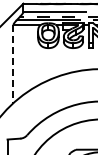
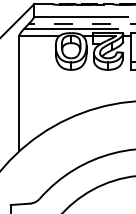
line: (13, 64) -> (19, 94), dashed -> solid

